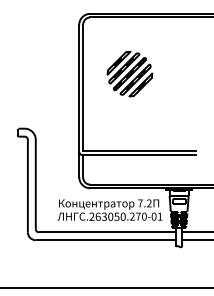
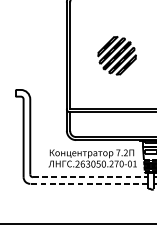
part: (129, 73) -> (116, 55), moved
line: (107, 232) -> (90, 177), solid -> dashed
line: (105, 240) -> (88, 184), solid -> dashed

